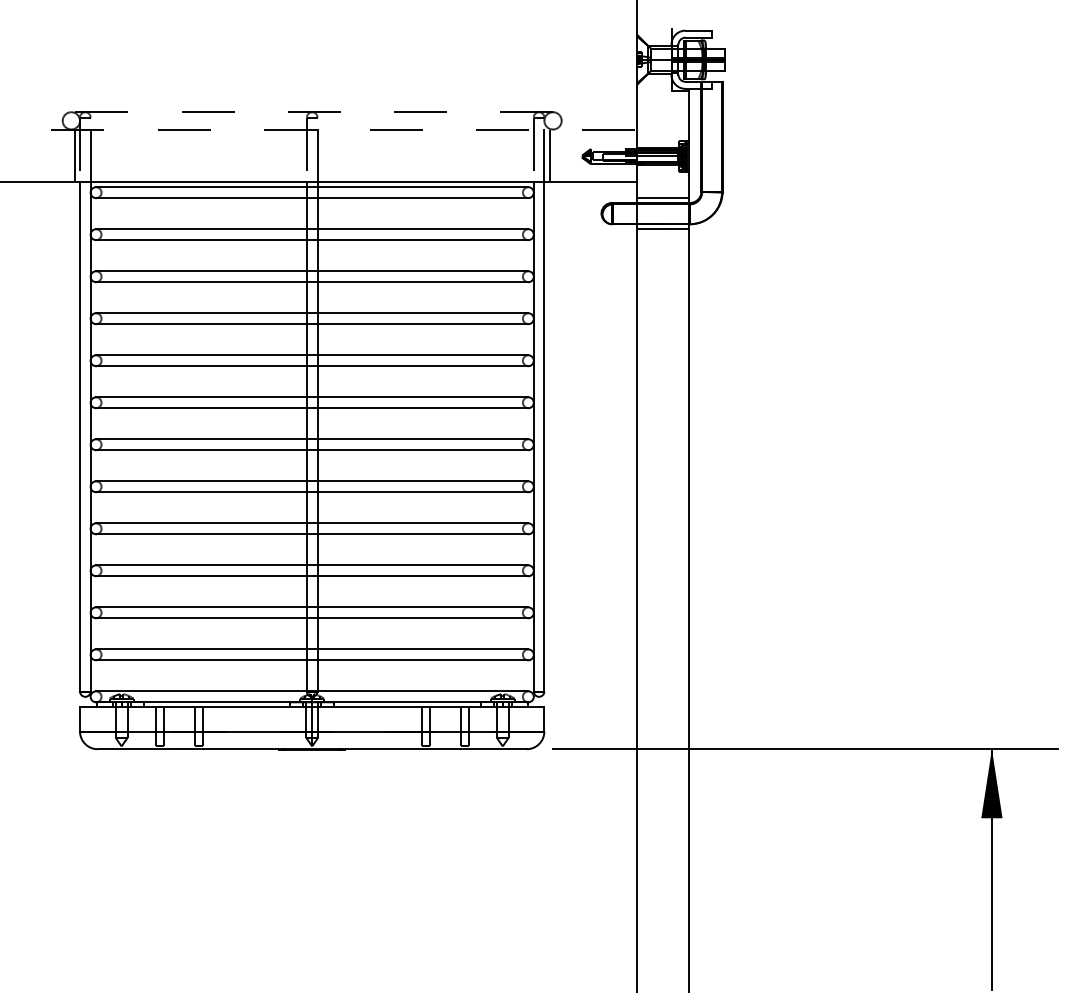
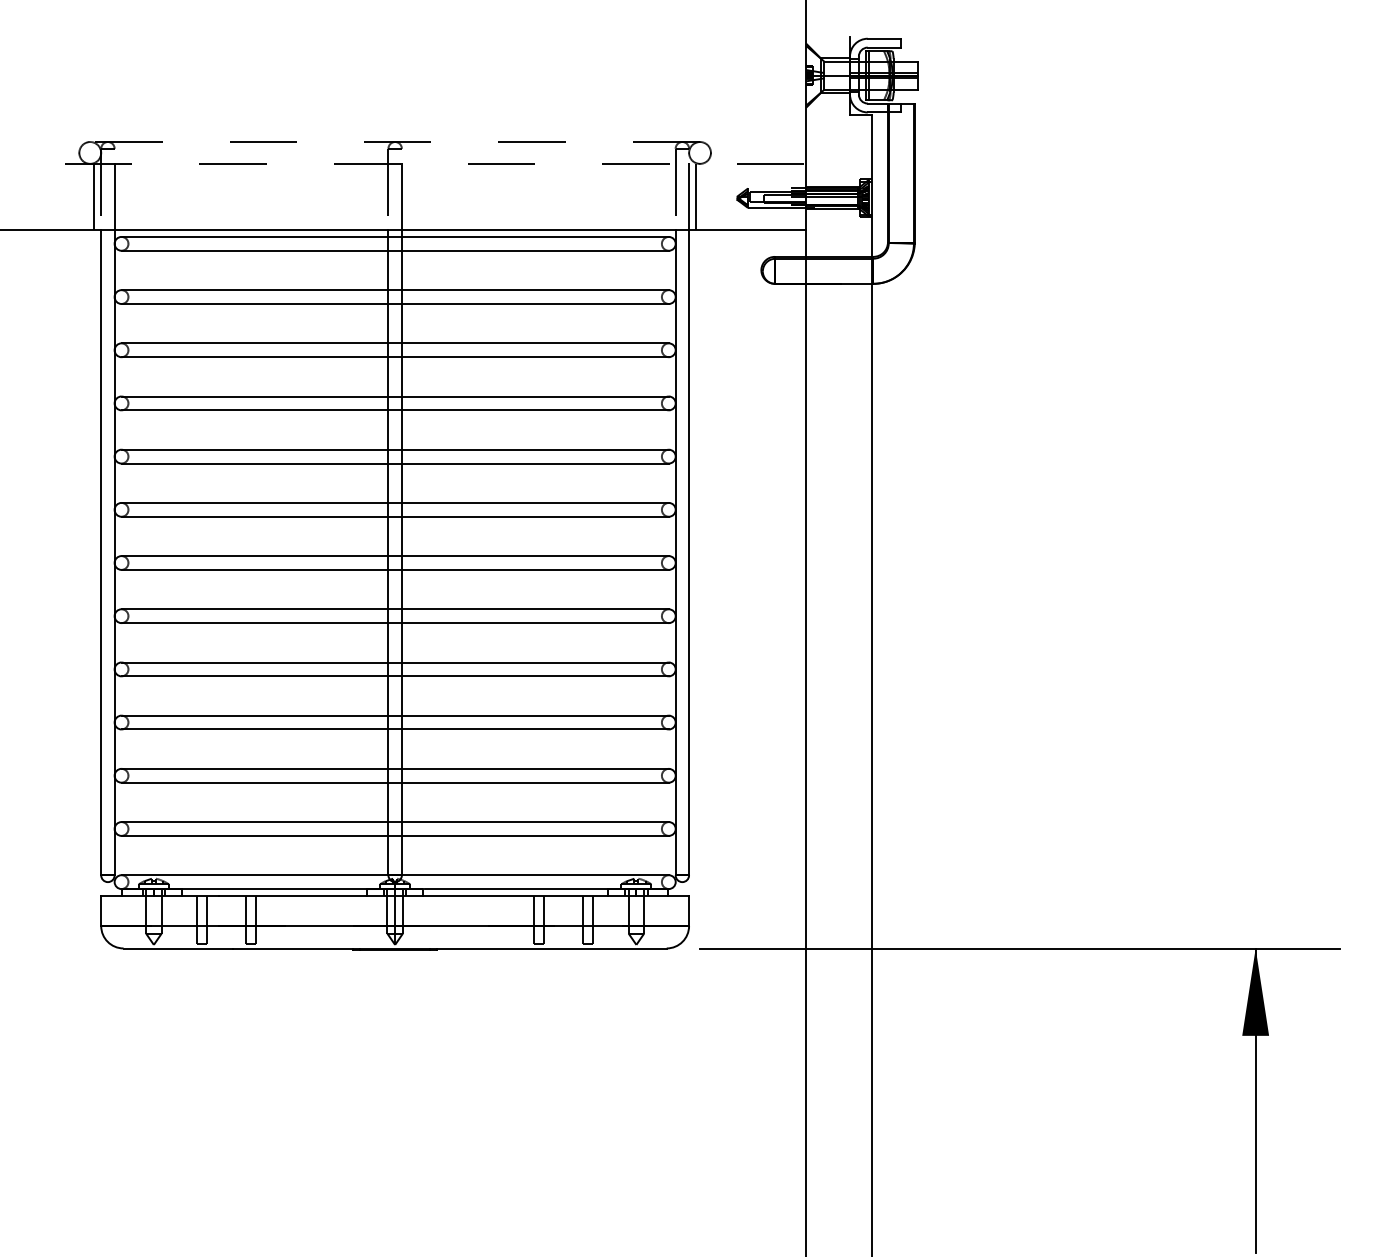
line: (663, 198) -> (839, 251), removed
line: (663, 229) -> (839, 290), removed

